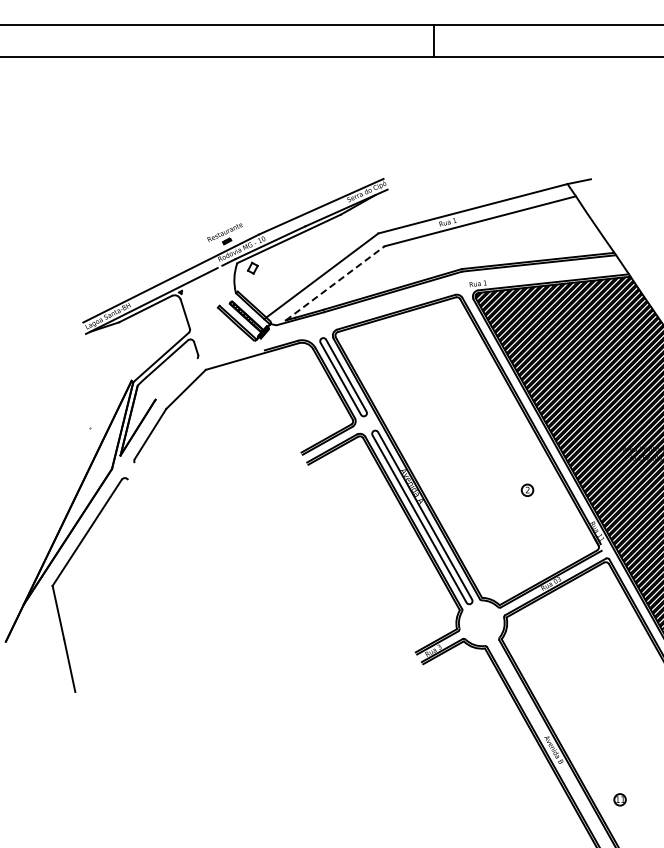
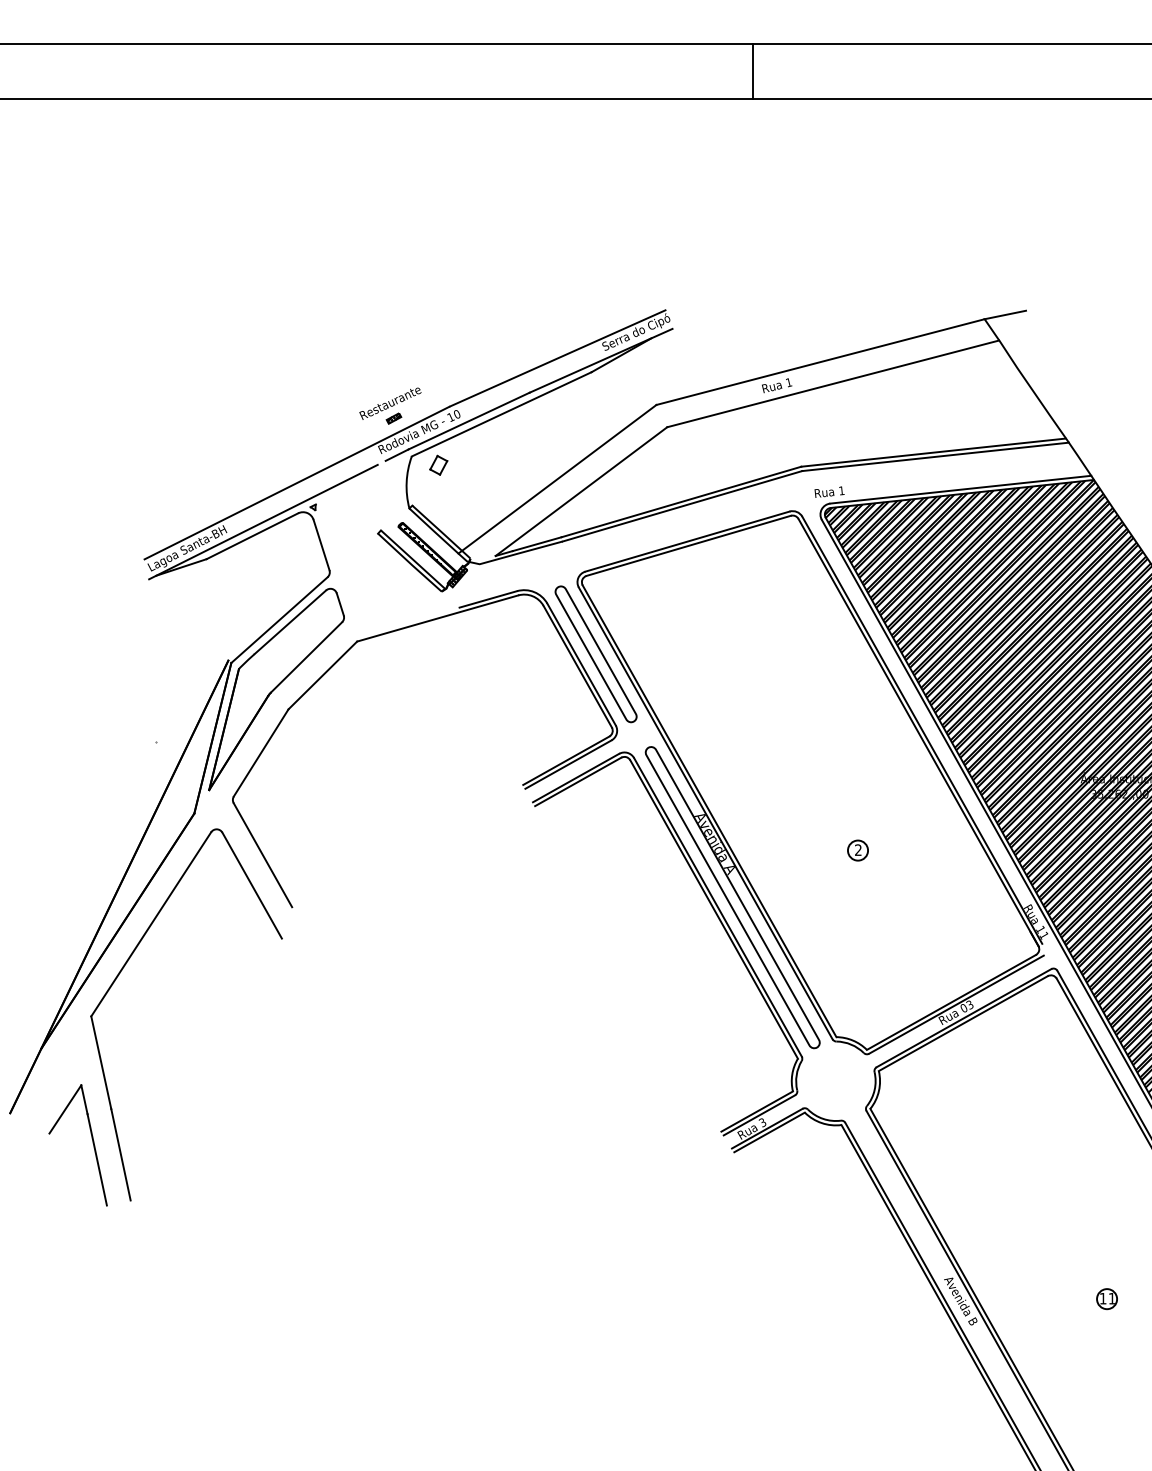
line: (335, 283) -> (582, 491), dashed -> solid
line: (176, 378) -> (306, 656), added
part: (527, 489) -> (857, 849), moved
line: (151, 492) -> (262, 854), added
line: (145, 510) -> (252, 885), added
part: (52, 657) -> (91, 1140), added
part: (619, 799) -> (1106, 1298), moved

